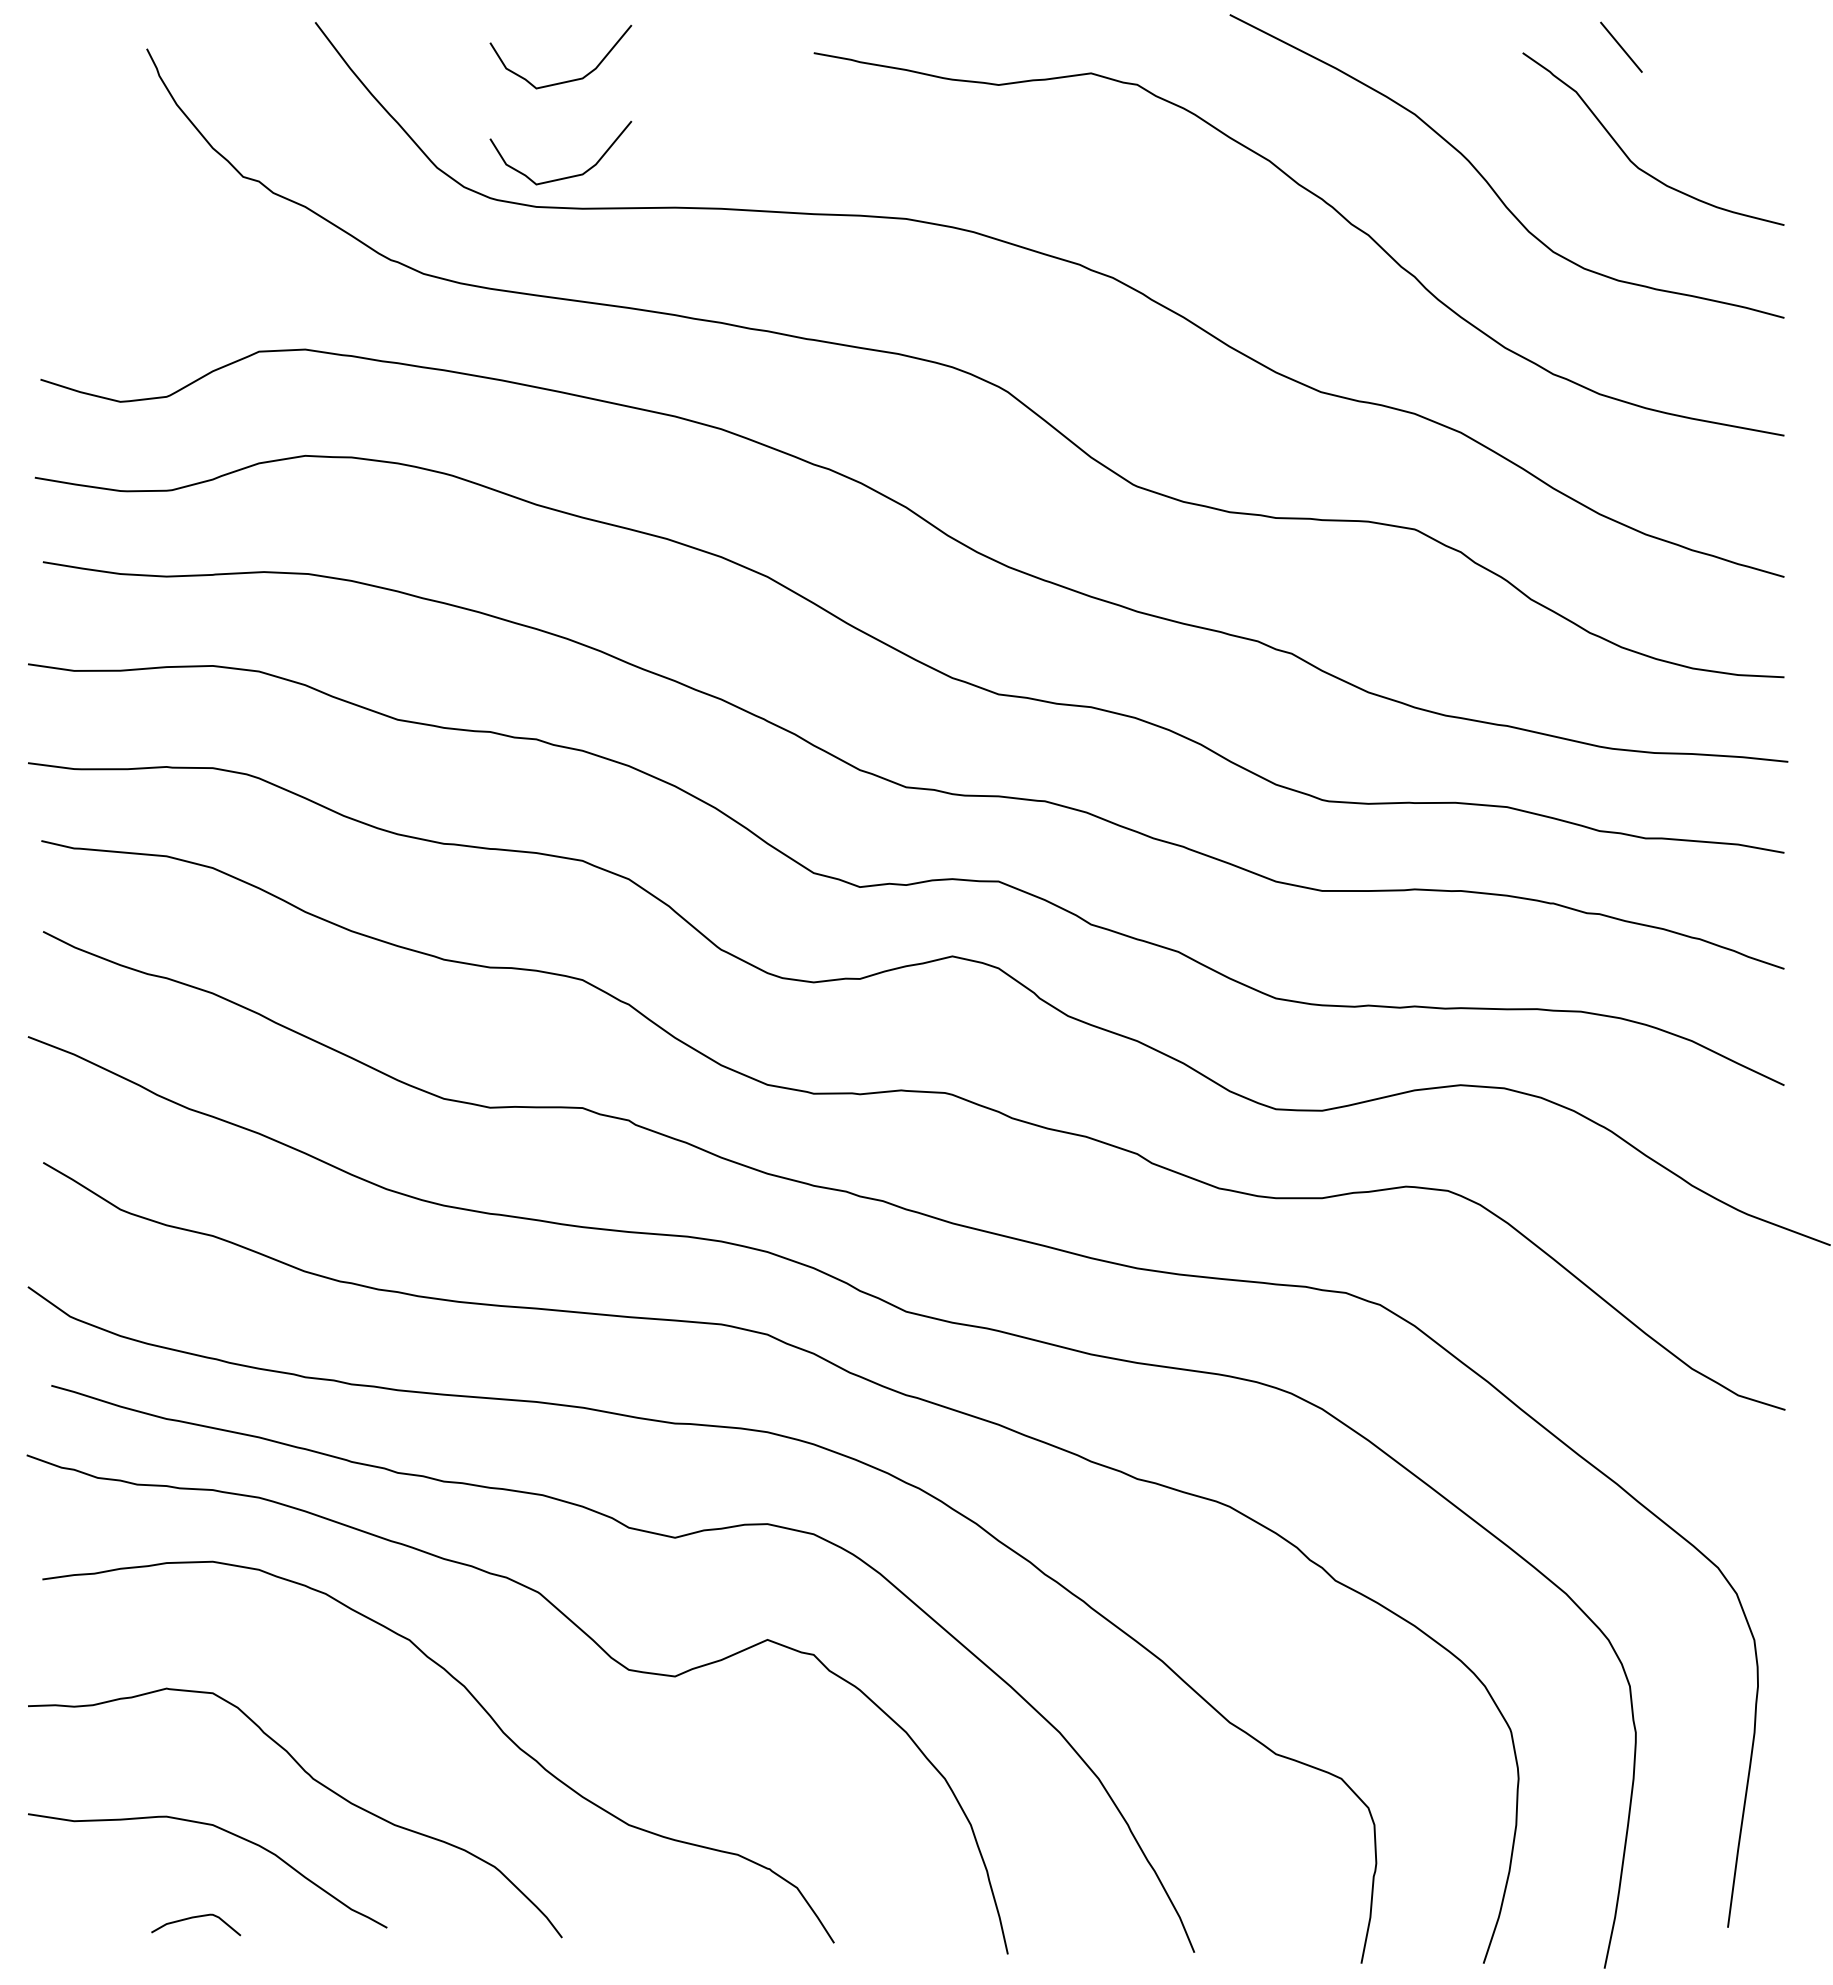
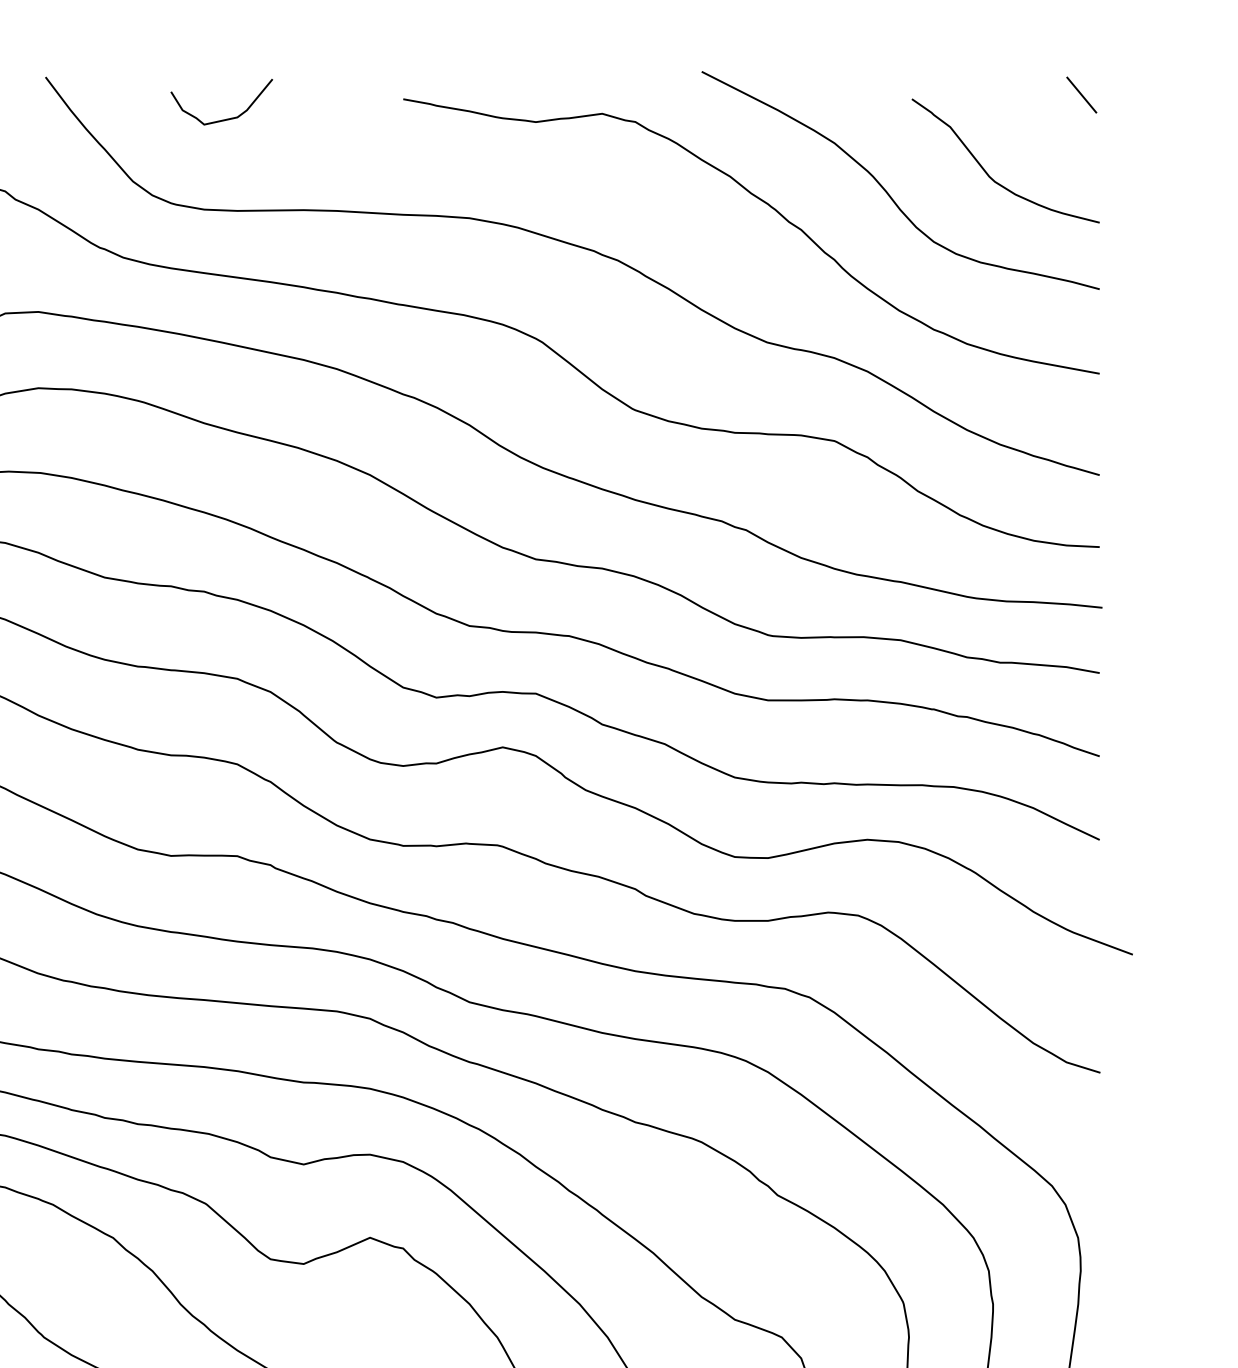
line: (1621, 46) -> (1081, 94), moved
curve: (567, 176) -> (226, 187), removed

